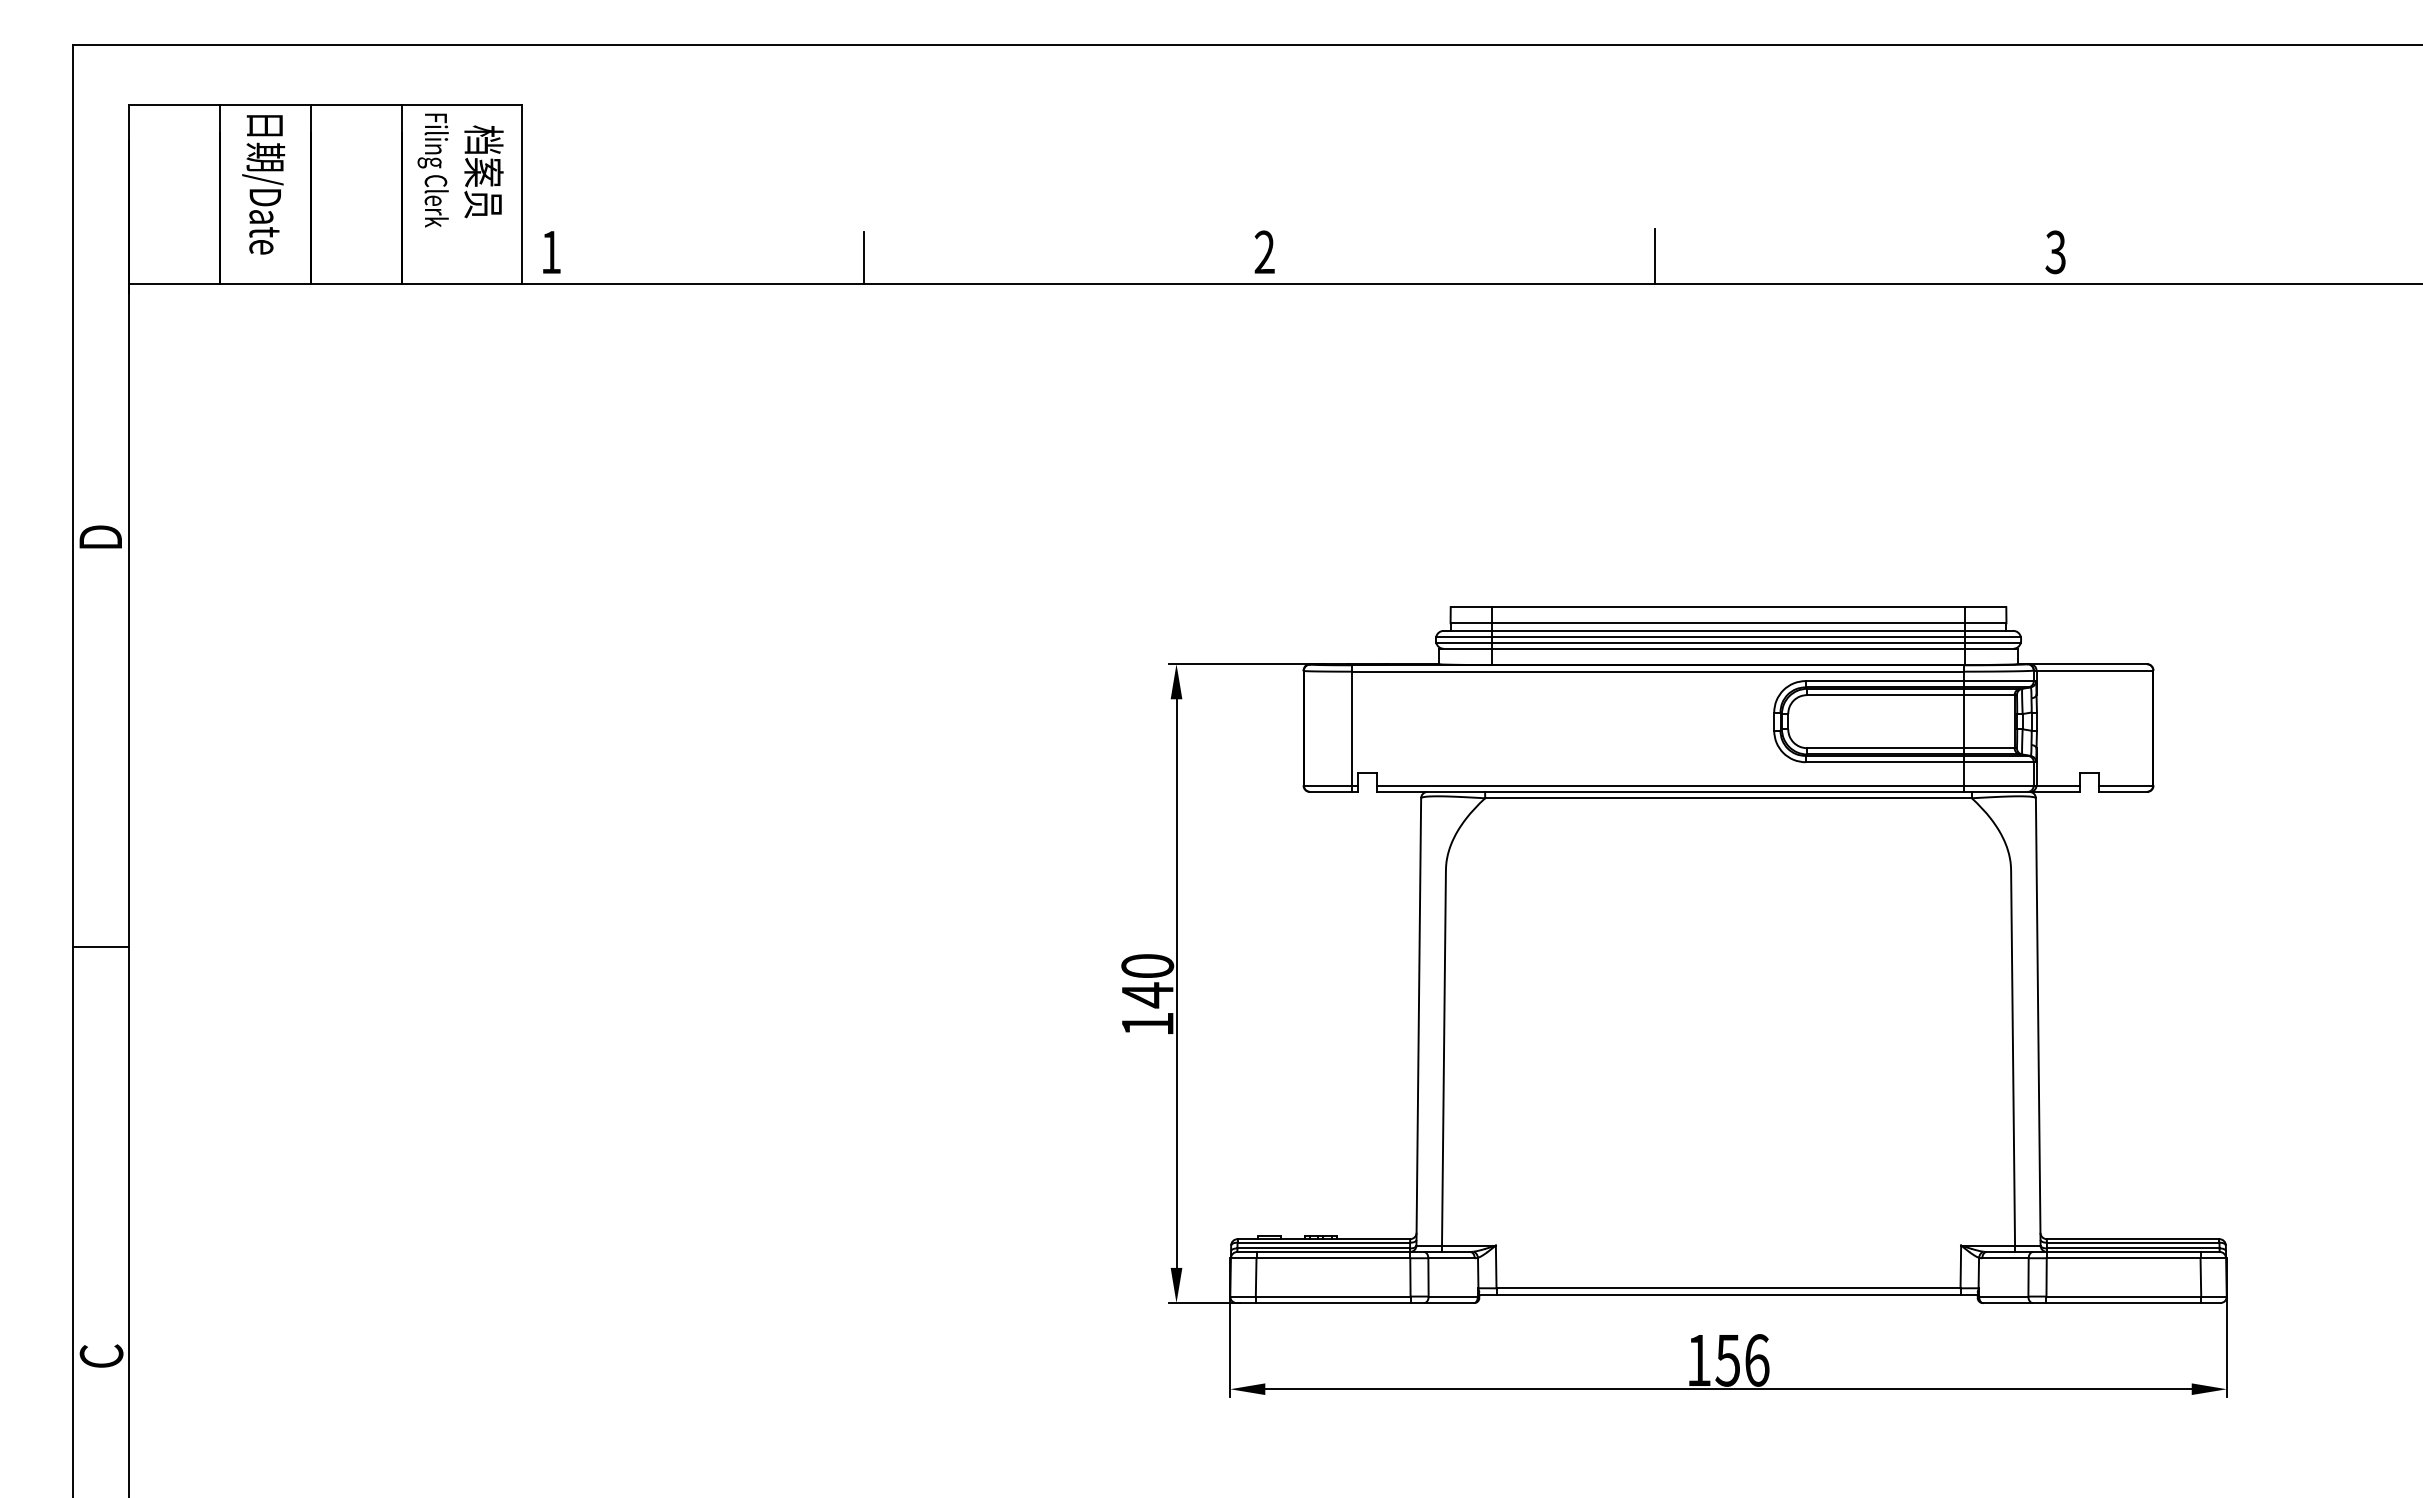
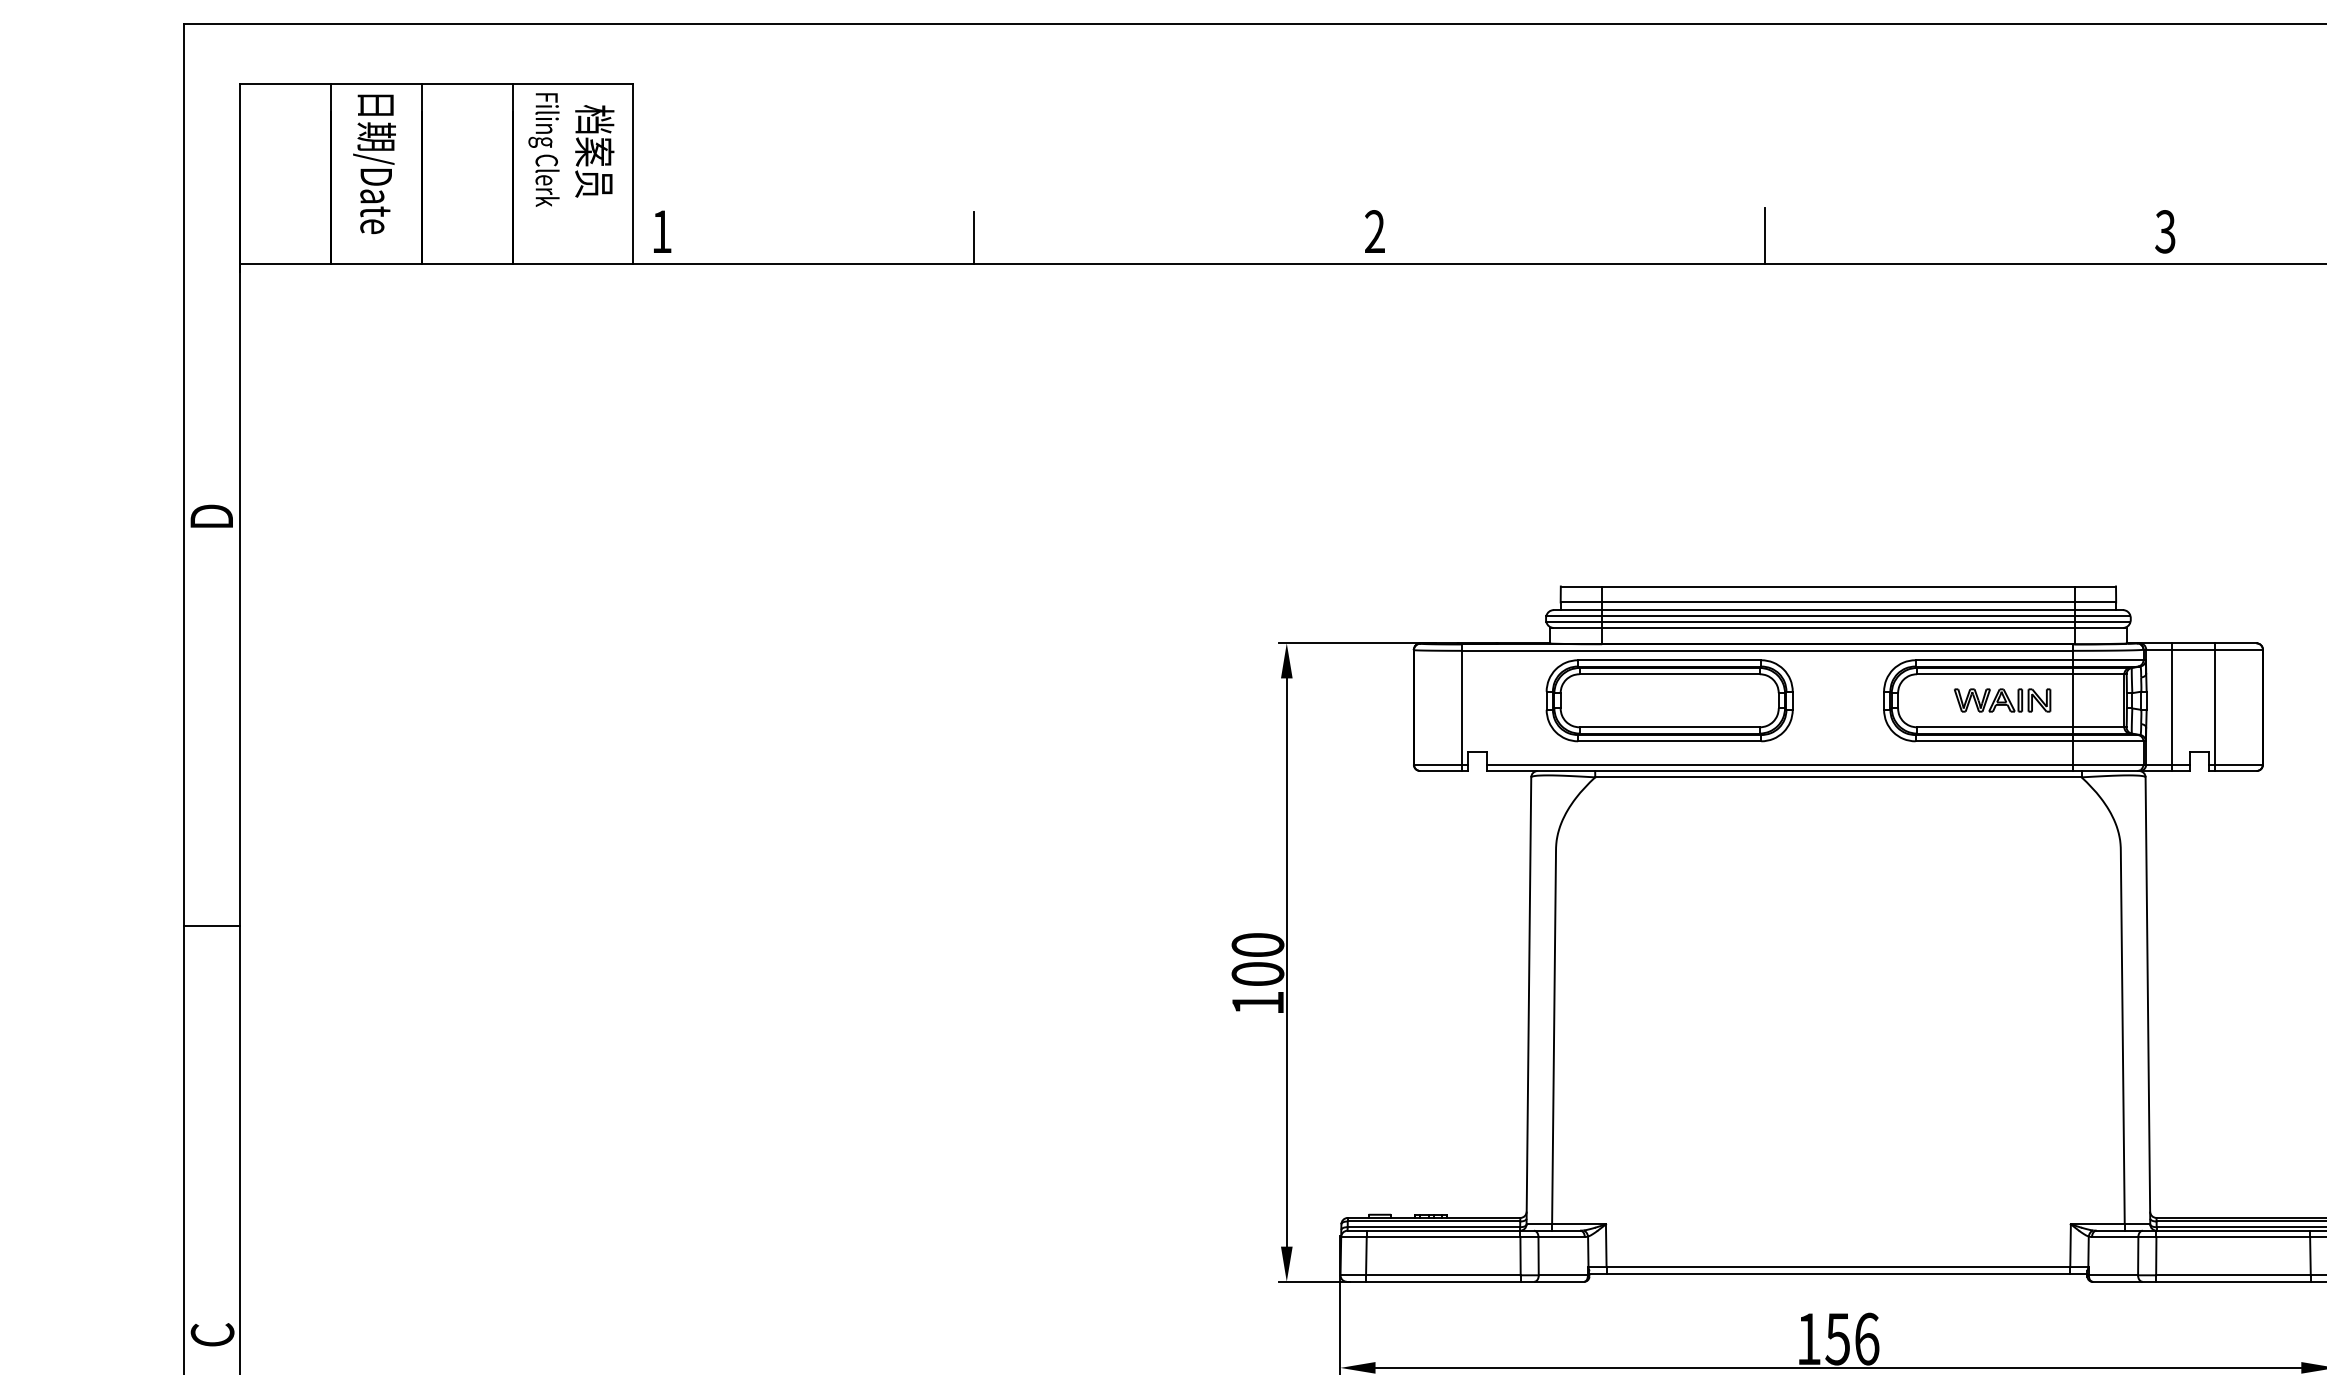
part: (1559, 721) -> (1669, 700), added
part: (1892, 721) -> (2002, 700), added
line: (2062, 727) -> (2172, 706), added
line: (2105, 727) -> (2215, 706), added
text: (1147, 995) -> (1257, 974), 140 -> 100

